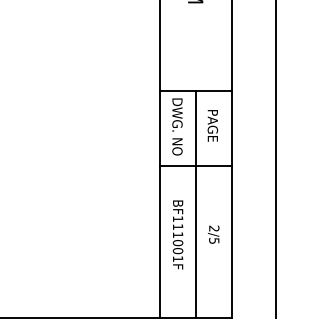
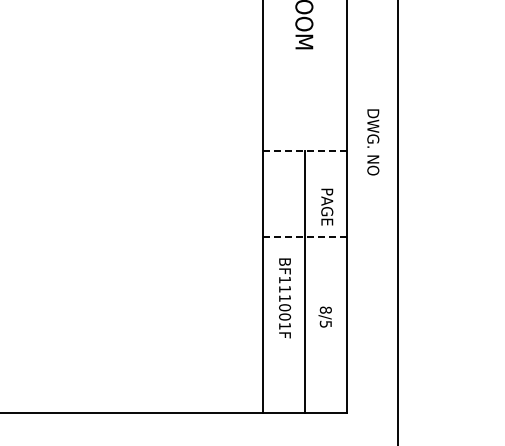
line: (195, 90) -> (304, 150), solid -> dashed
text: (213, 125) -> (327, 206), moved
text: (177, 127) -> (373, 142), moved
line: (195, 165) -> (304, 237), solid -> dashed
text: (213, 228) -> (325, 309), 2/5 -> 8/5
text: (177, 235) -> (284, 298), moved

